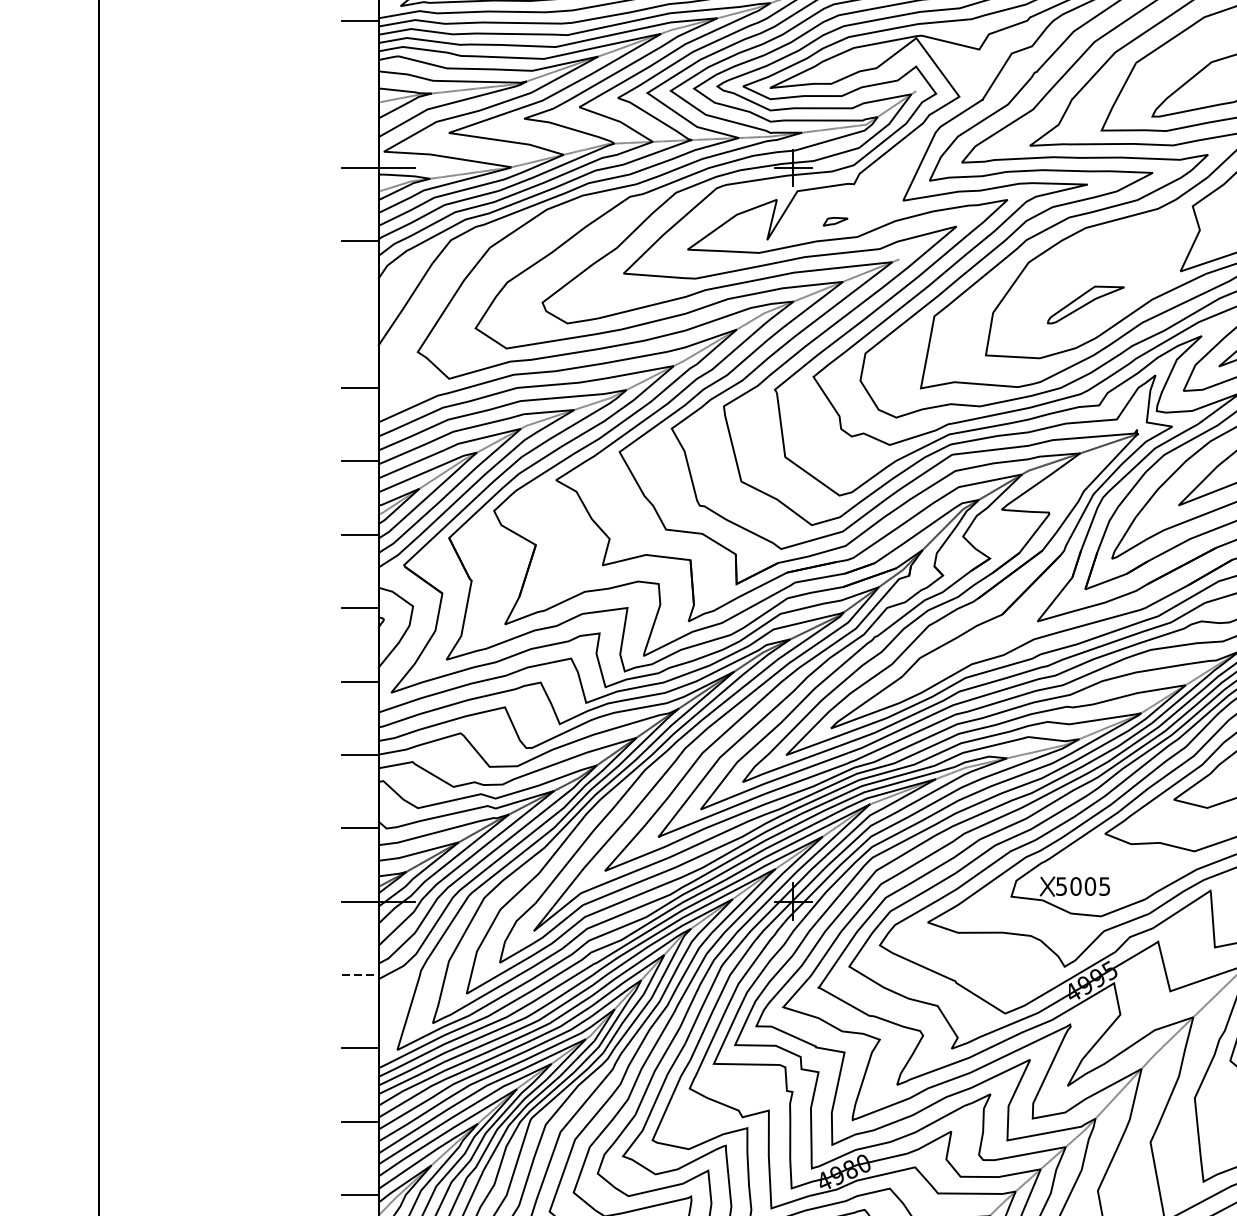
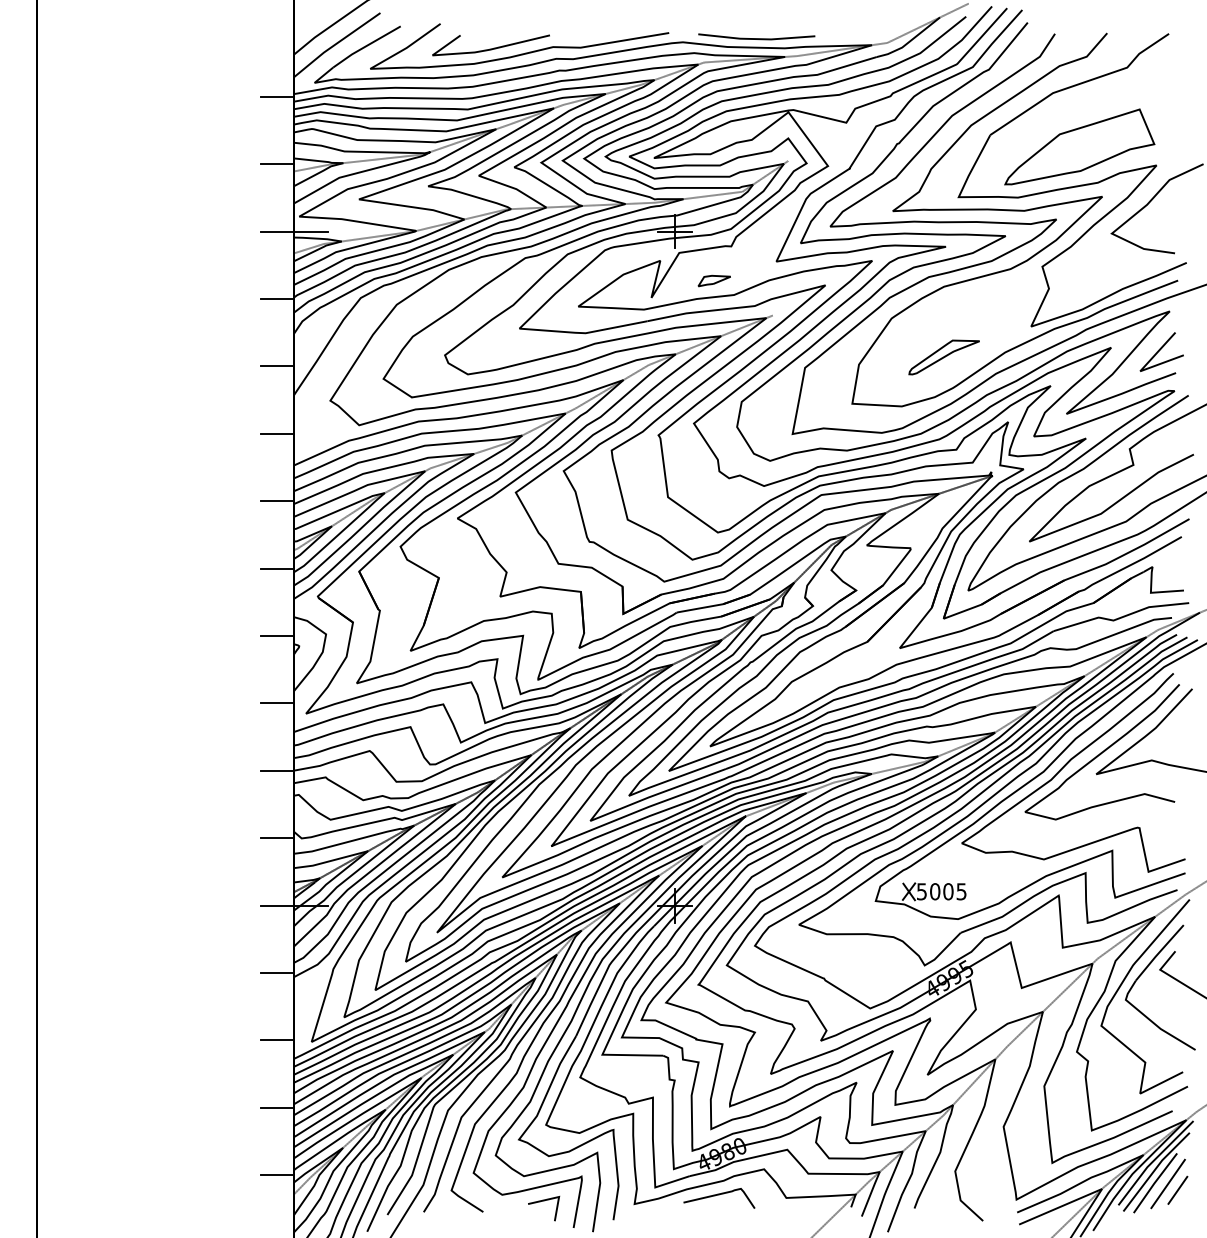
line: (360, 94) -> (277, 164), added
part: (834, 221) -> (713, 280), size x1.43
line: (360, 314) -> (277, 366), added
line: (360, 975) -> (277, 973), dashed -> solid

